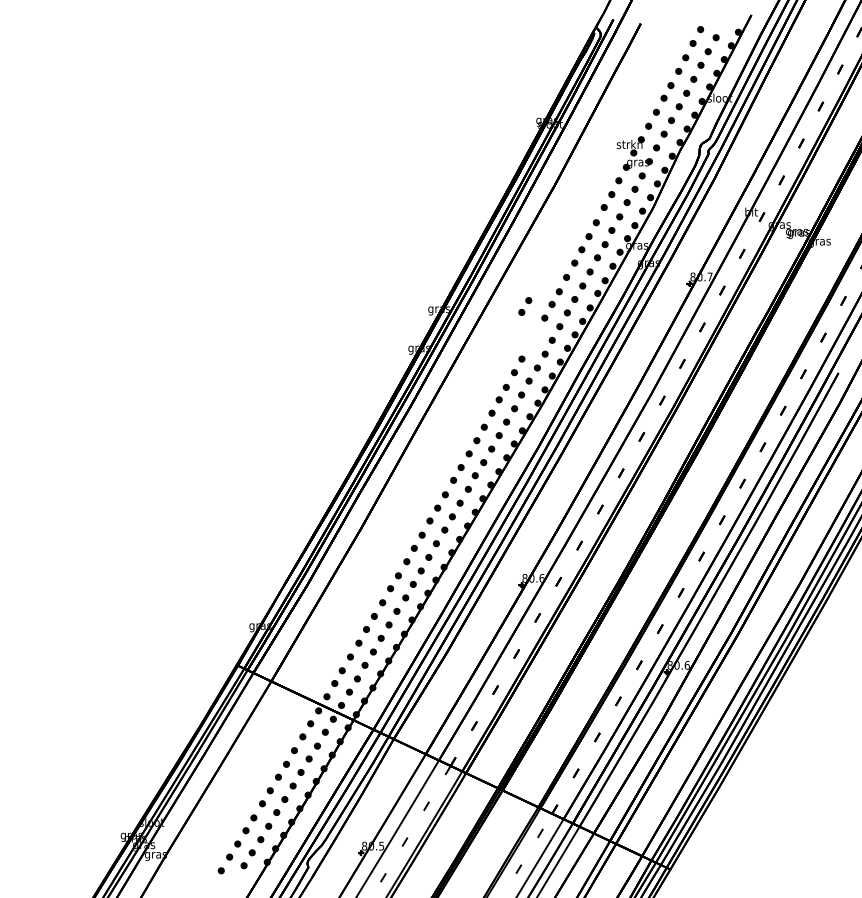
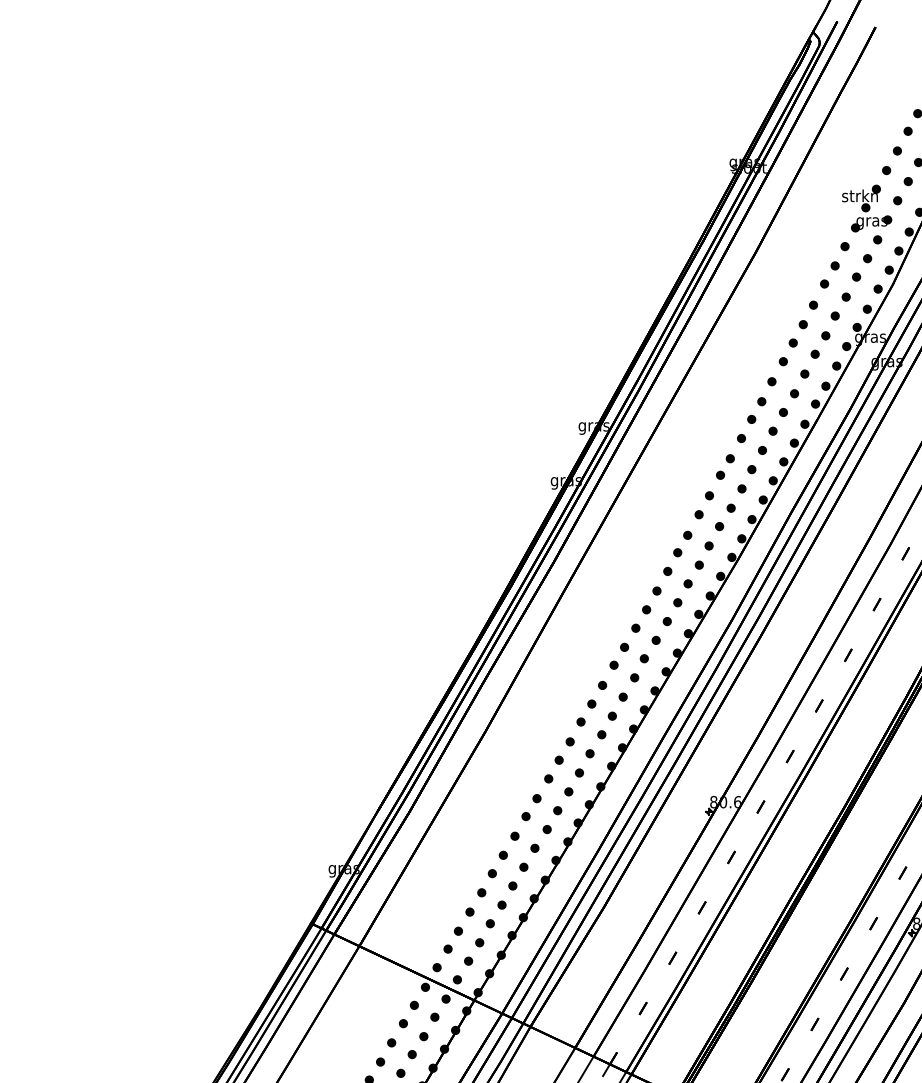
part: (525, 306) -> (725, 467), moved

